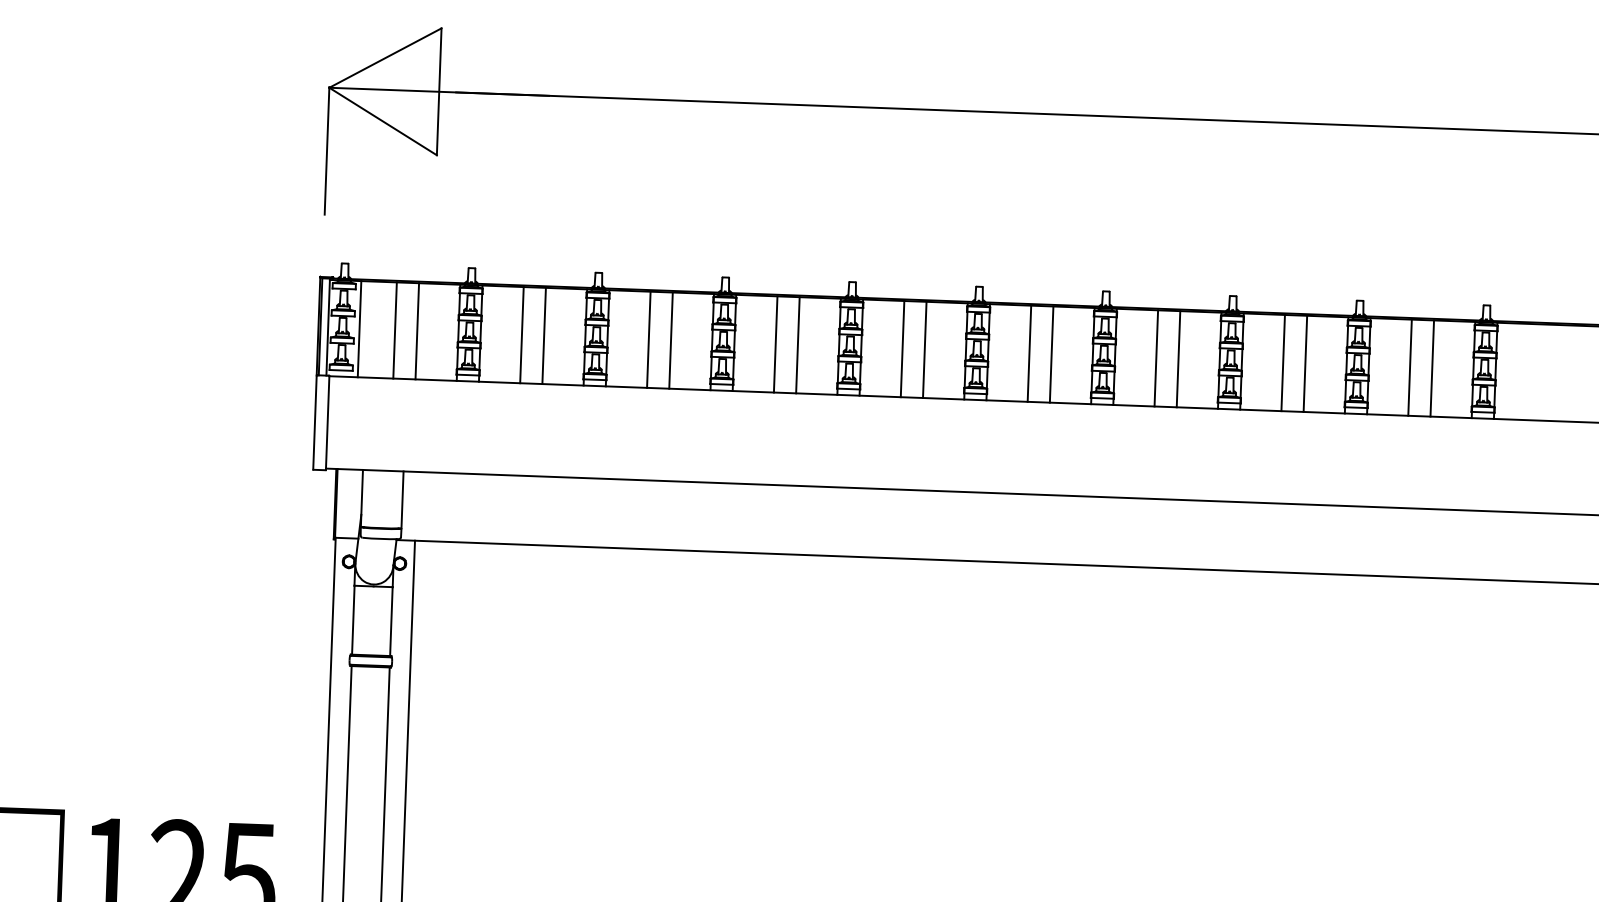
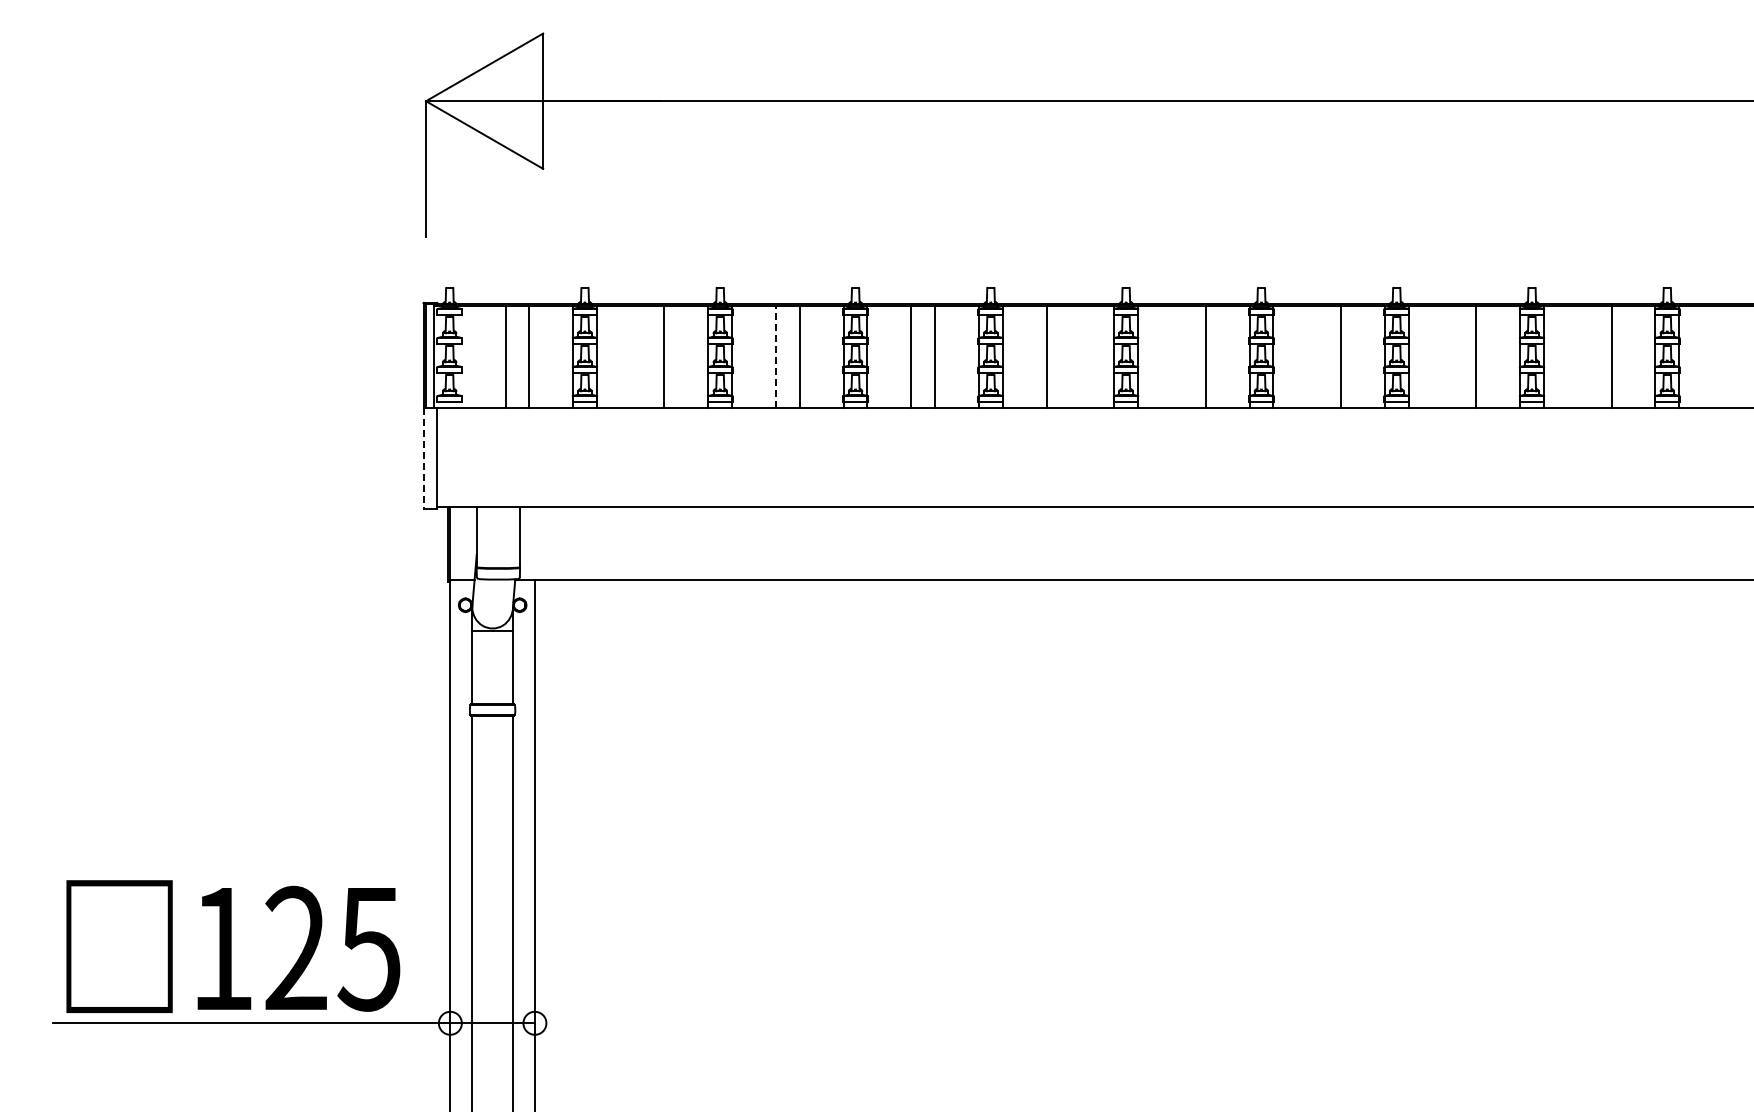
line: (359, 328) -> (467, 356), removed
line: (521, 334) -> (640, 356), removed
line: (649, 339) -> (776, 356), solid -> dashed
line: (924, 349) -> (1070, 356), removed
line: (1029, 353) -> (1181, 356), removed
line: (1156, 357) -> (1317, 356), removed
line: (1283, 362) -> (1452, 356), removed
line: (1409, 367) -> (1587, 356), removed
line: (314, 422) -> (423, 458), solid -> dashed

